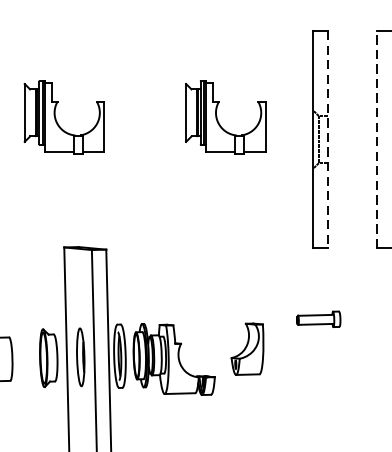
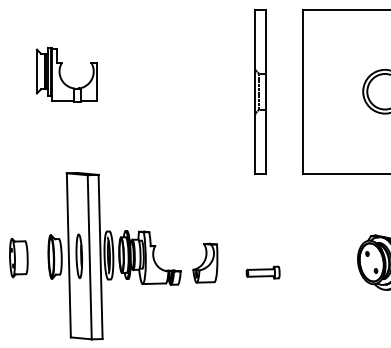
part: (225, 116) -> (188, 74), removed
line: (375, 139) -> (302, 91), dashed -> solid
line: (328, 140) -> (266, 92), dashed -> solid
part: (317, 319) -> (262, 272), moved
part: (247, 348) -> (205, 262), moved

